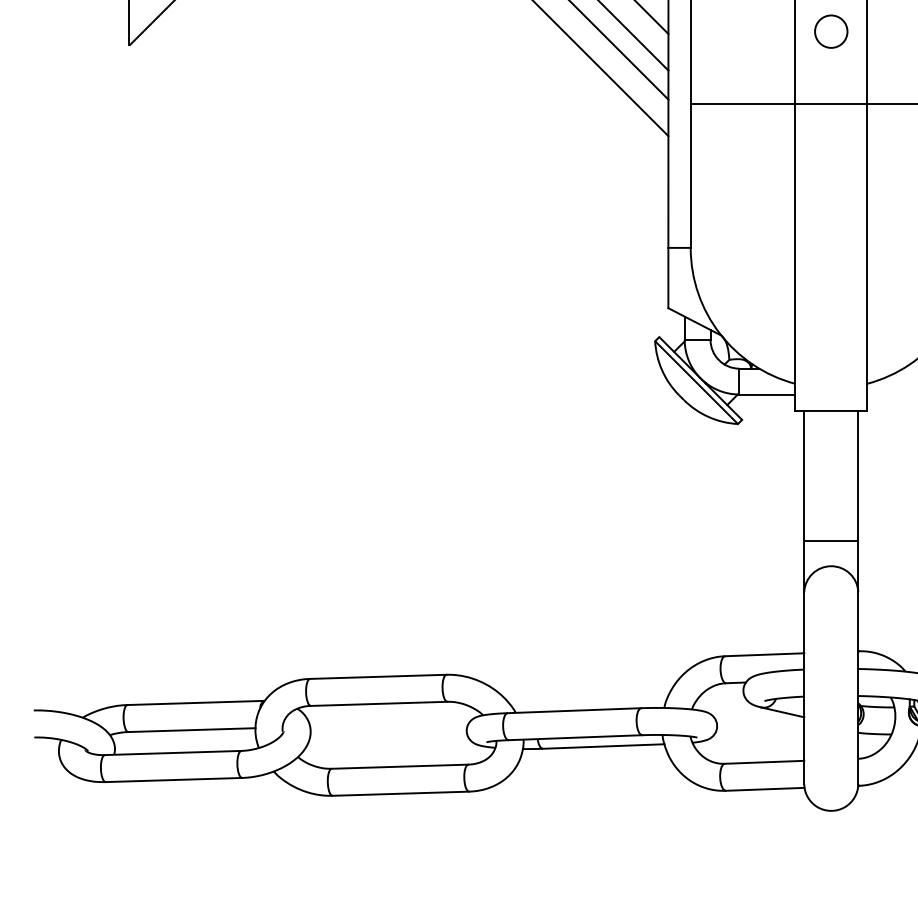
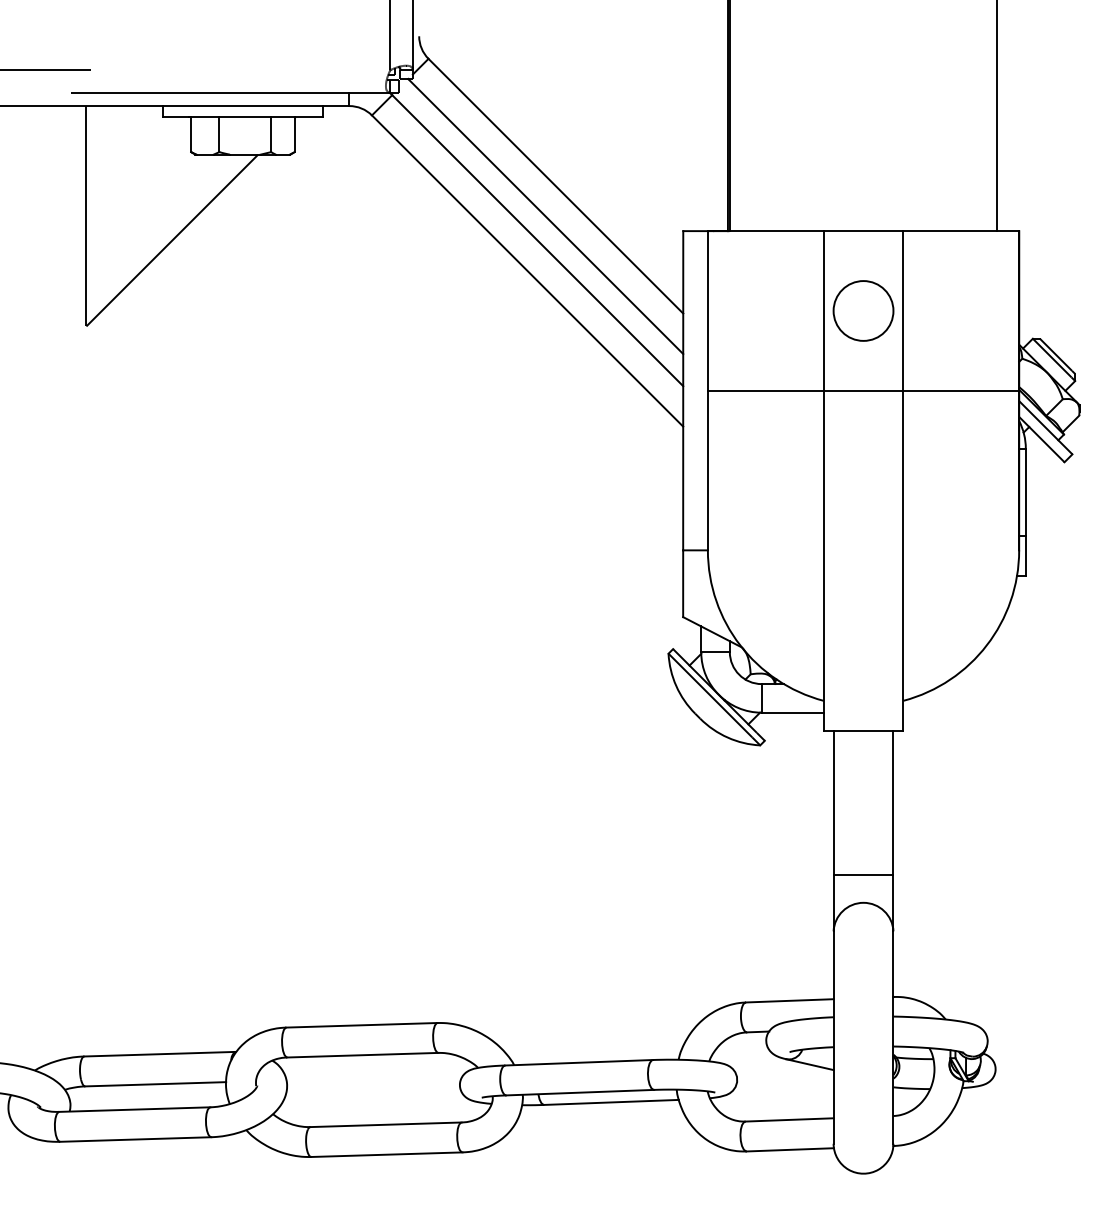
circle: (831, 31) -> (863, 310), size x1.67

